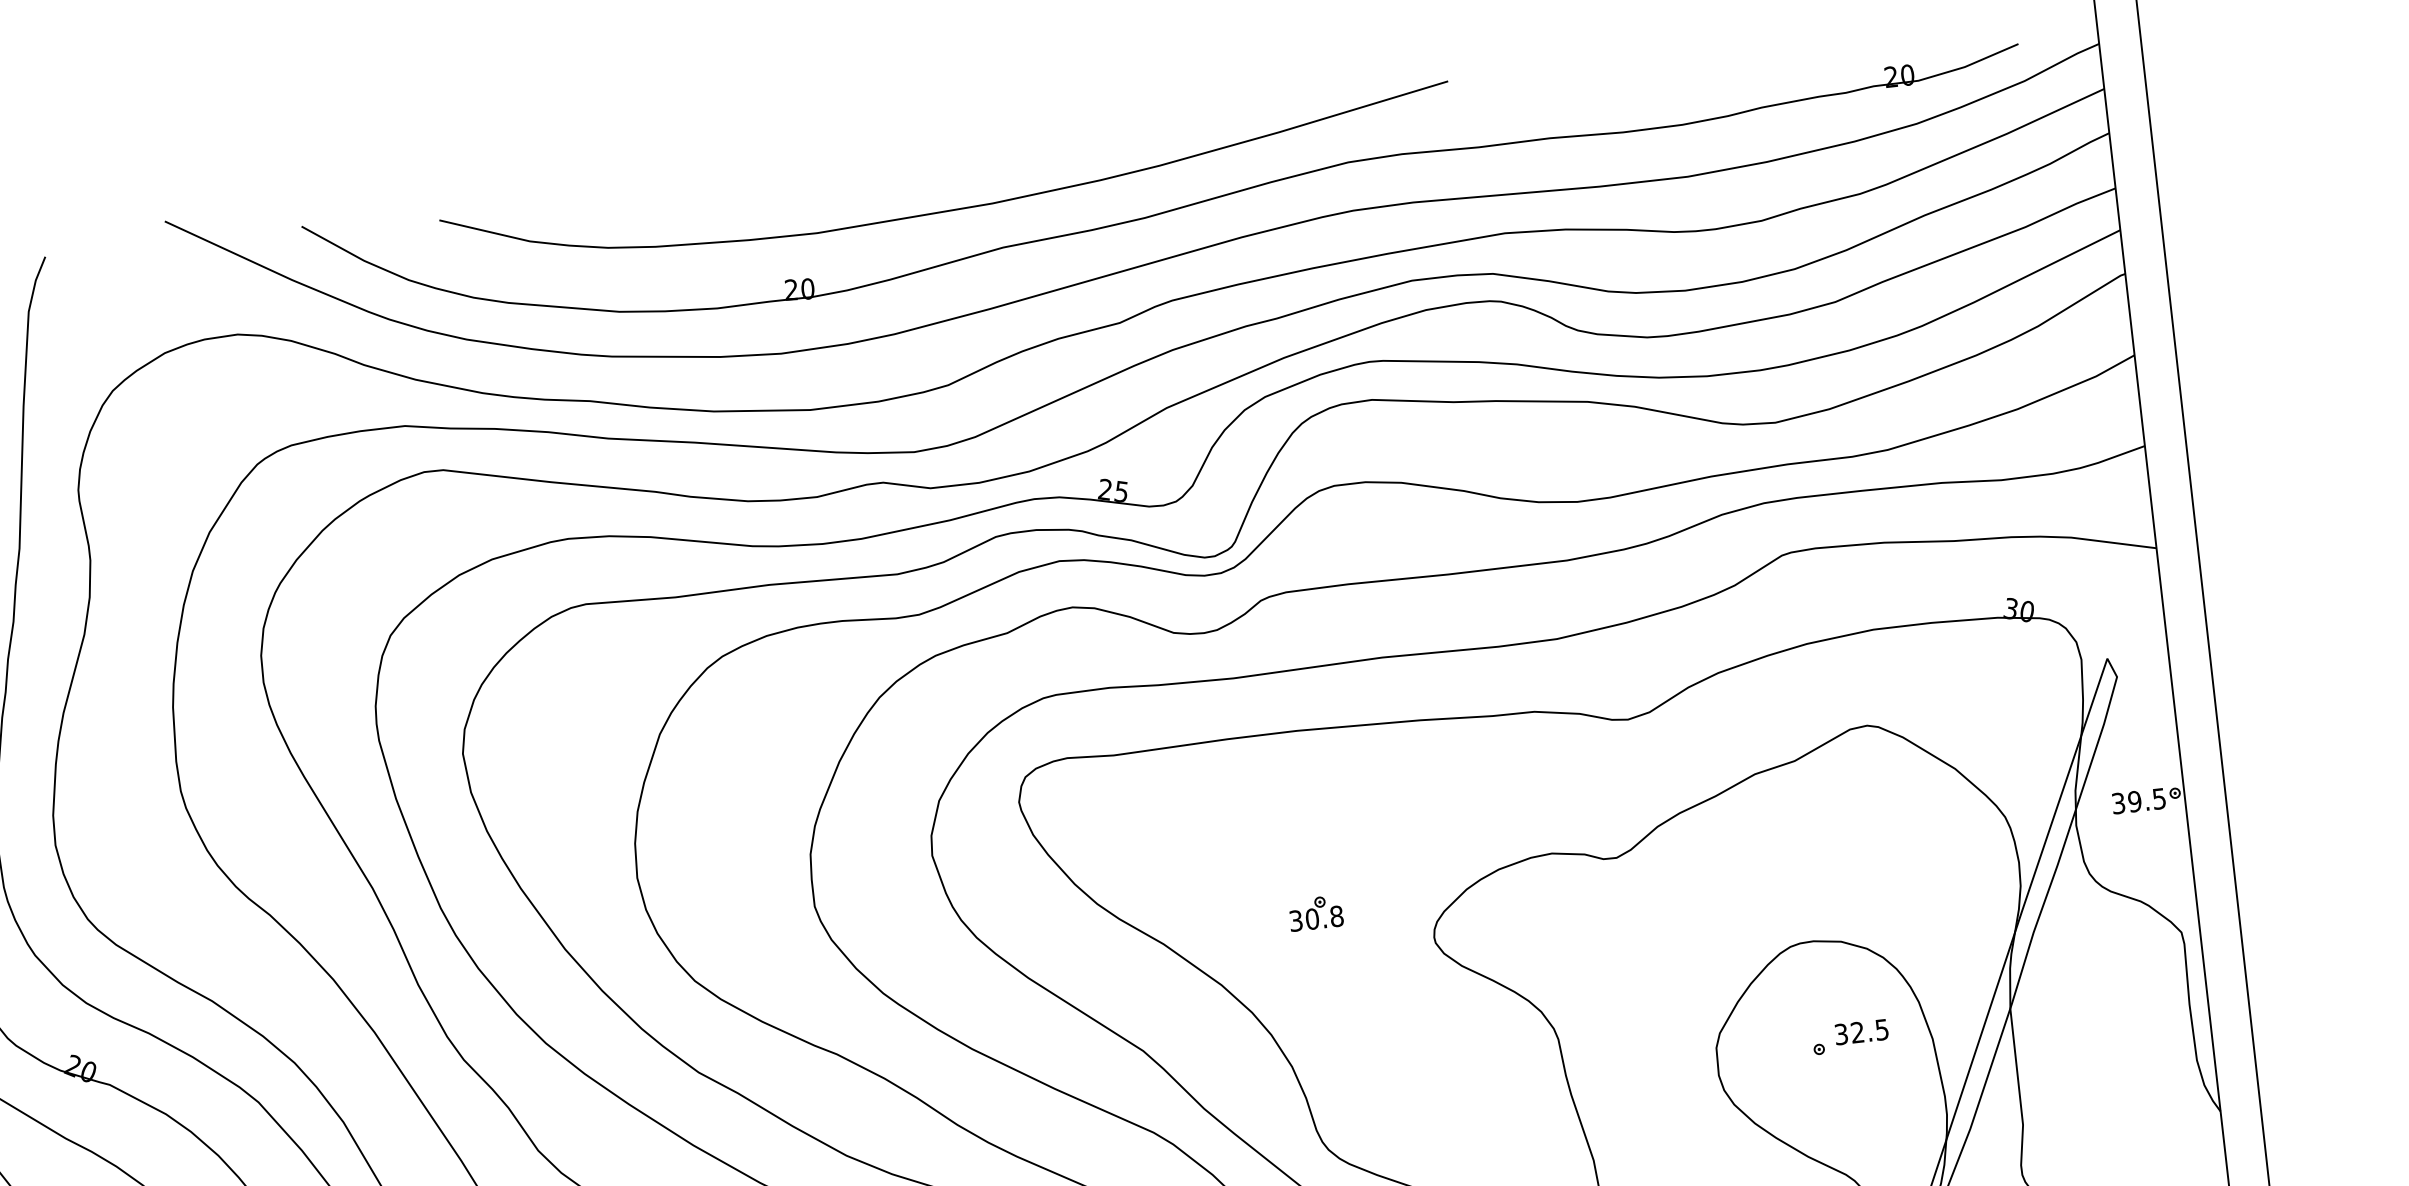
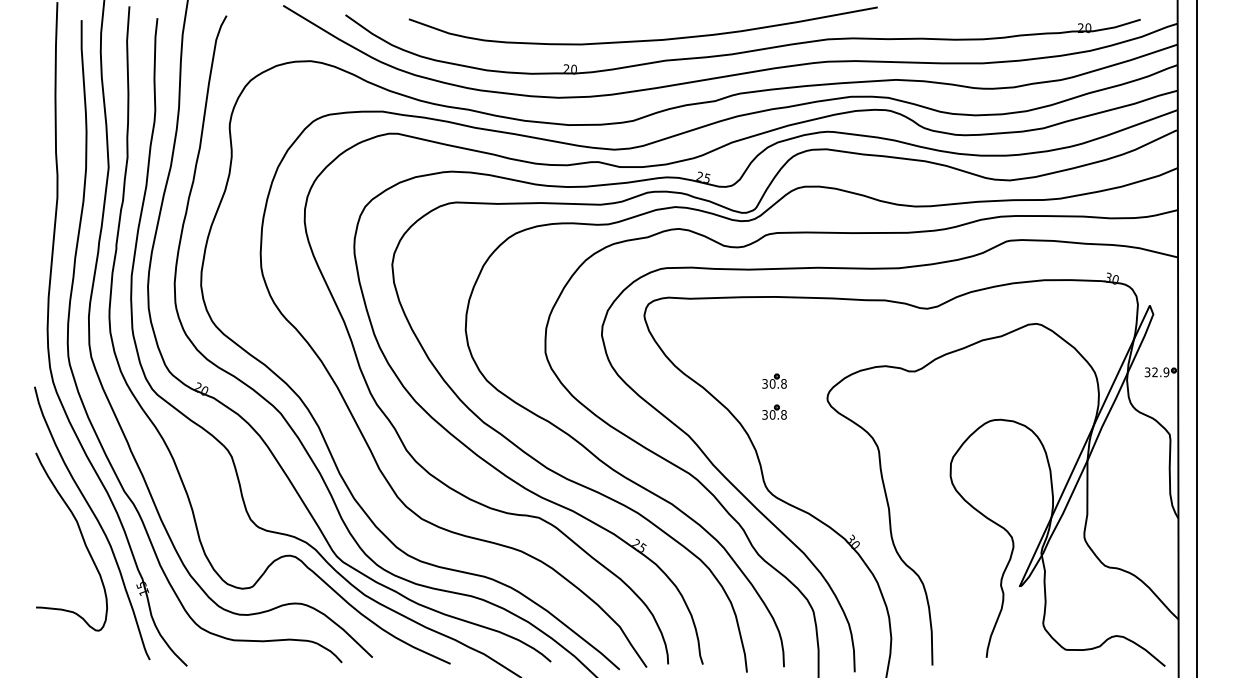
text: (2146, 800) -> (1160, 372), 39.5 -> 32.9
part: (1323, 978) -> (774, 411), added
part: (1849, 1037) -> (1012, 465), removed

